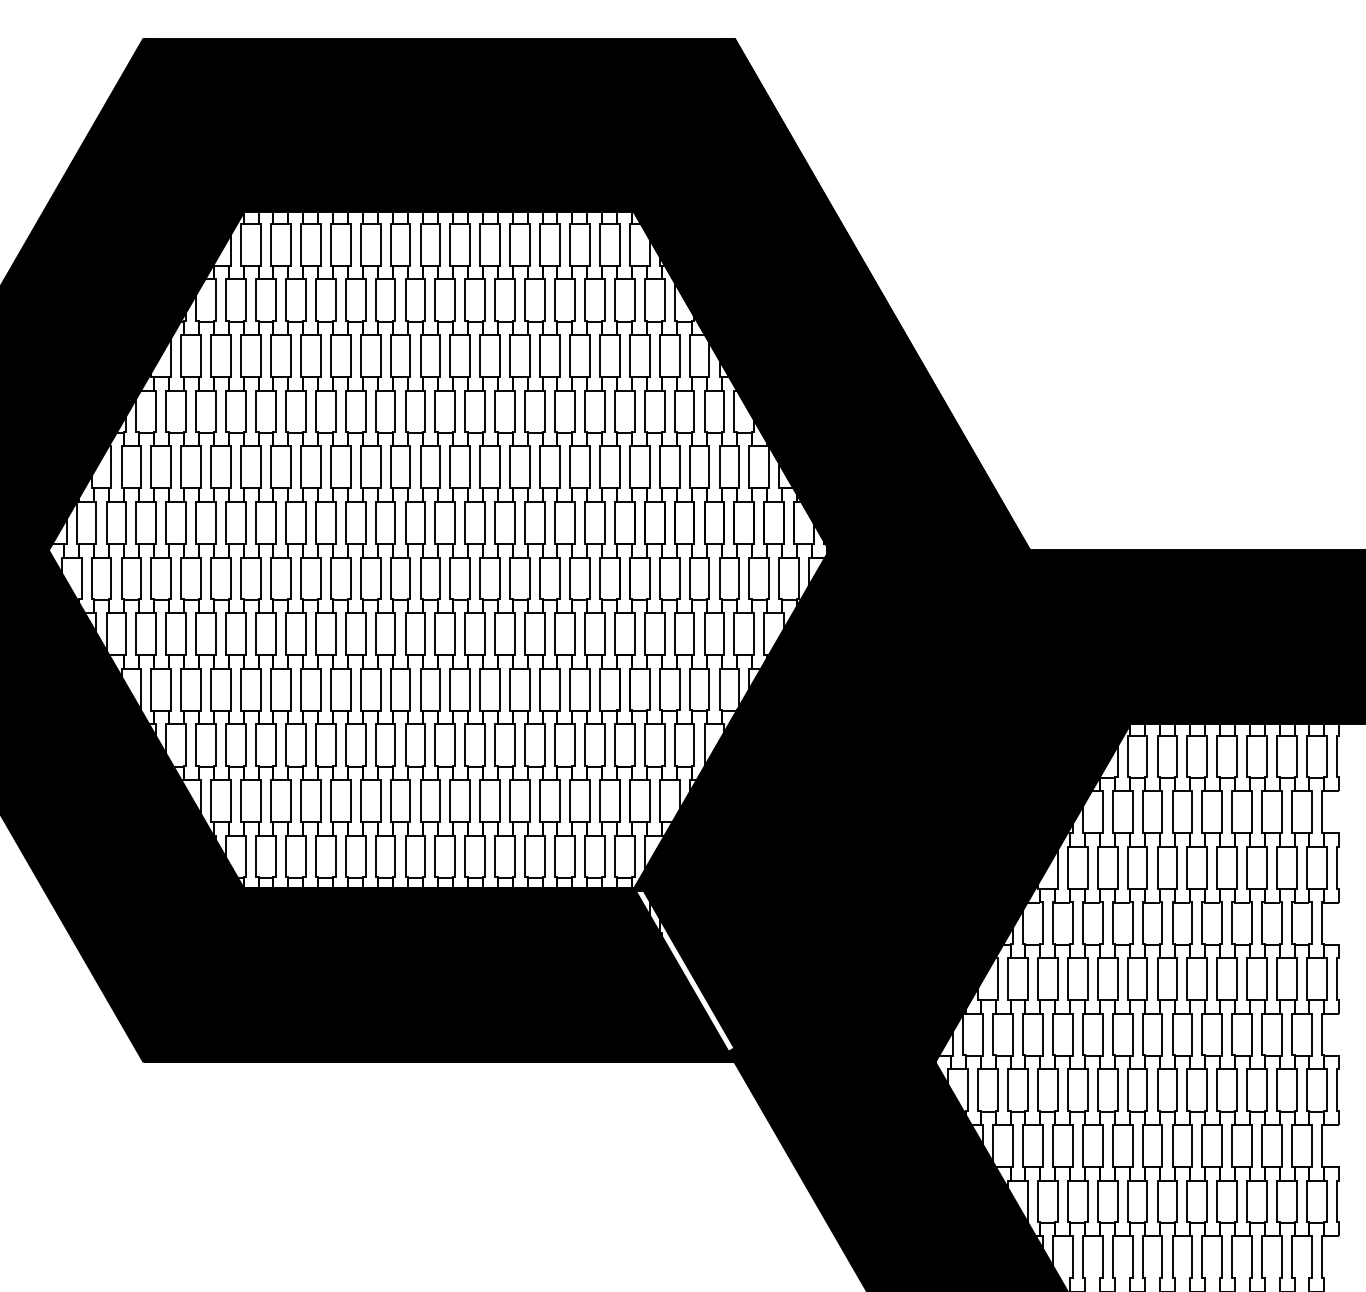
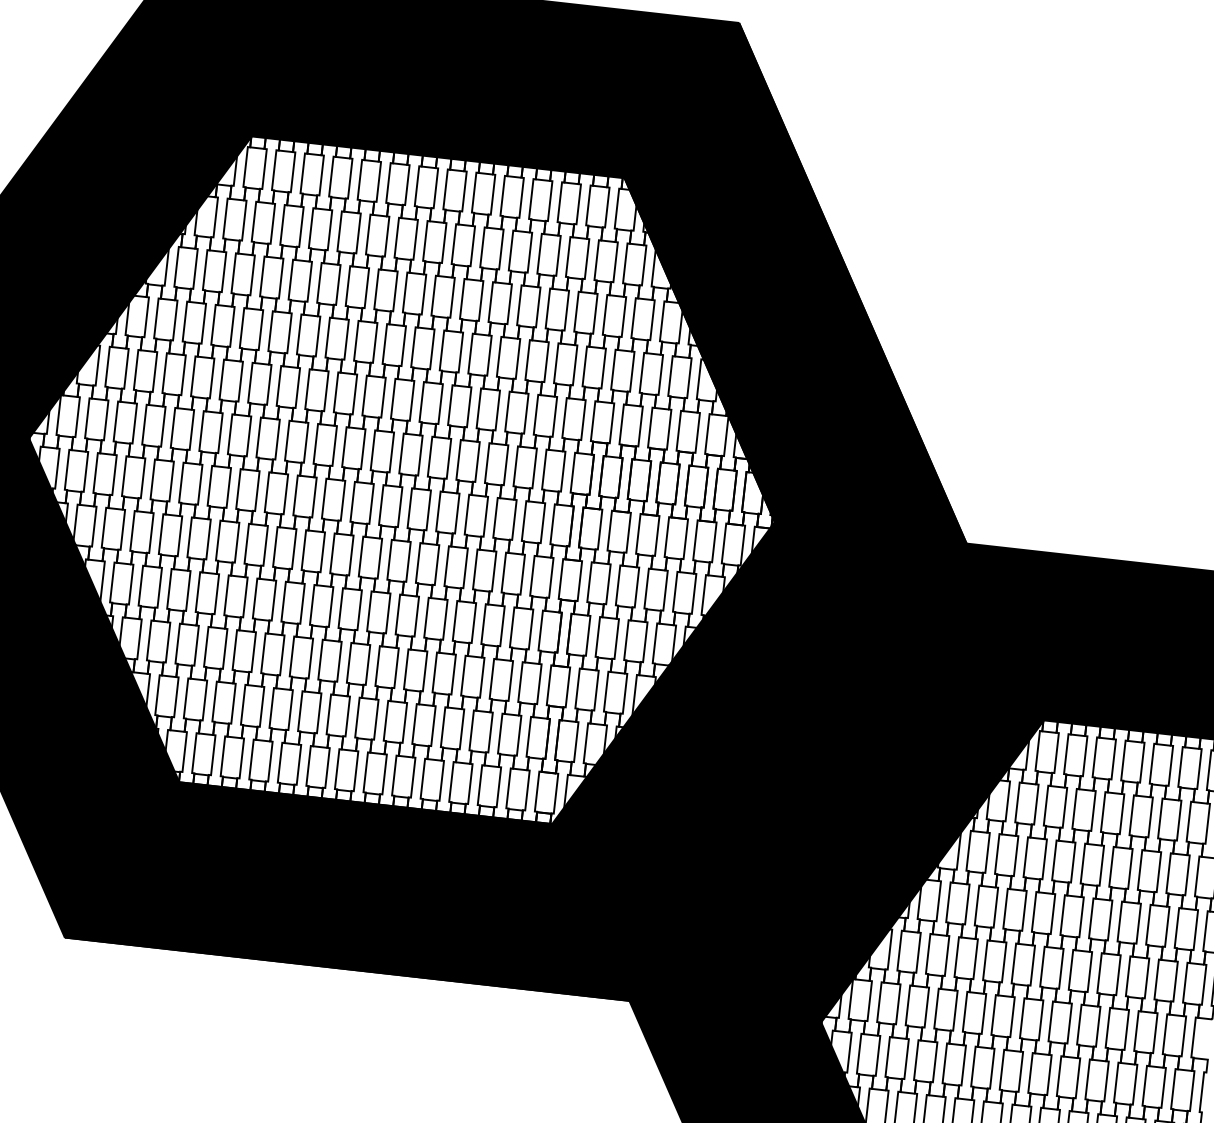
fill: (685, 969) -> (592, 907), added

